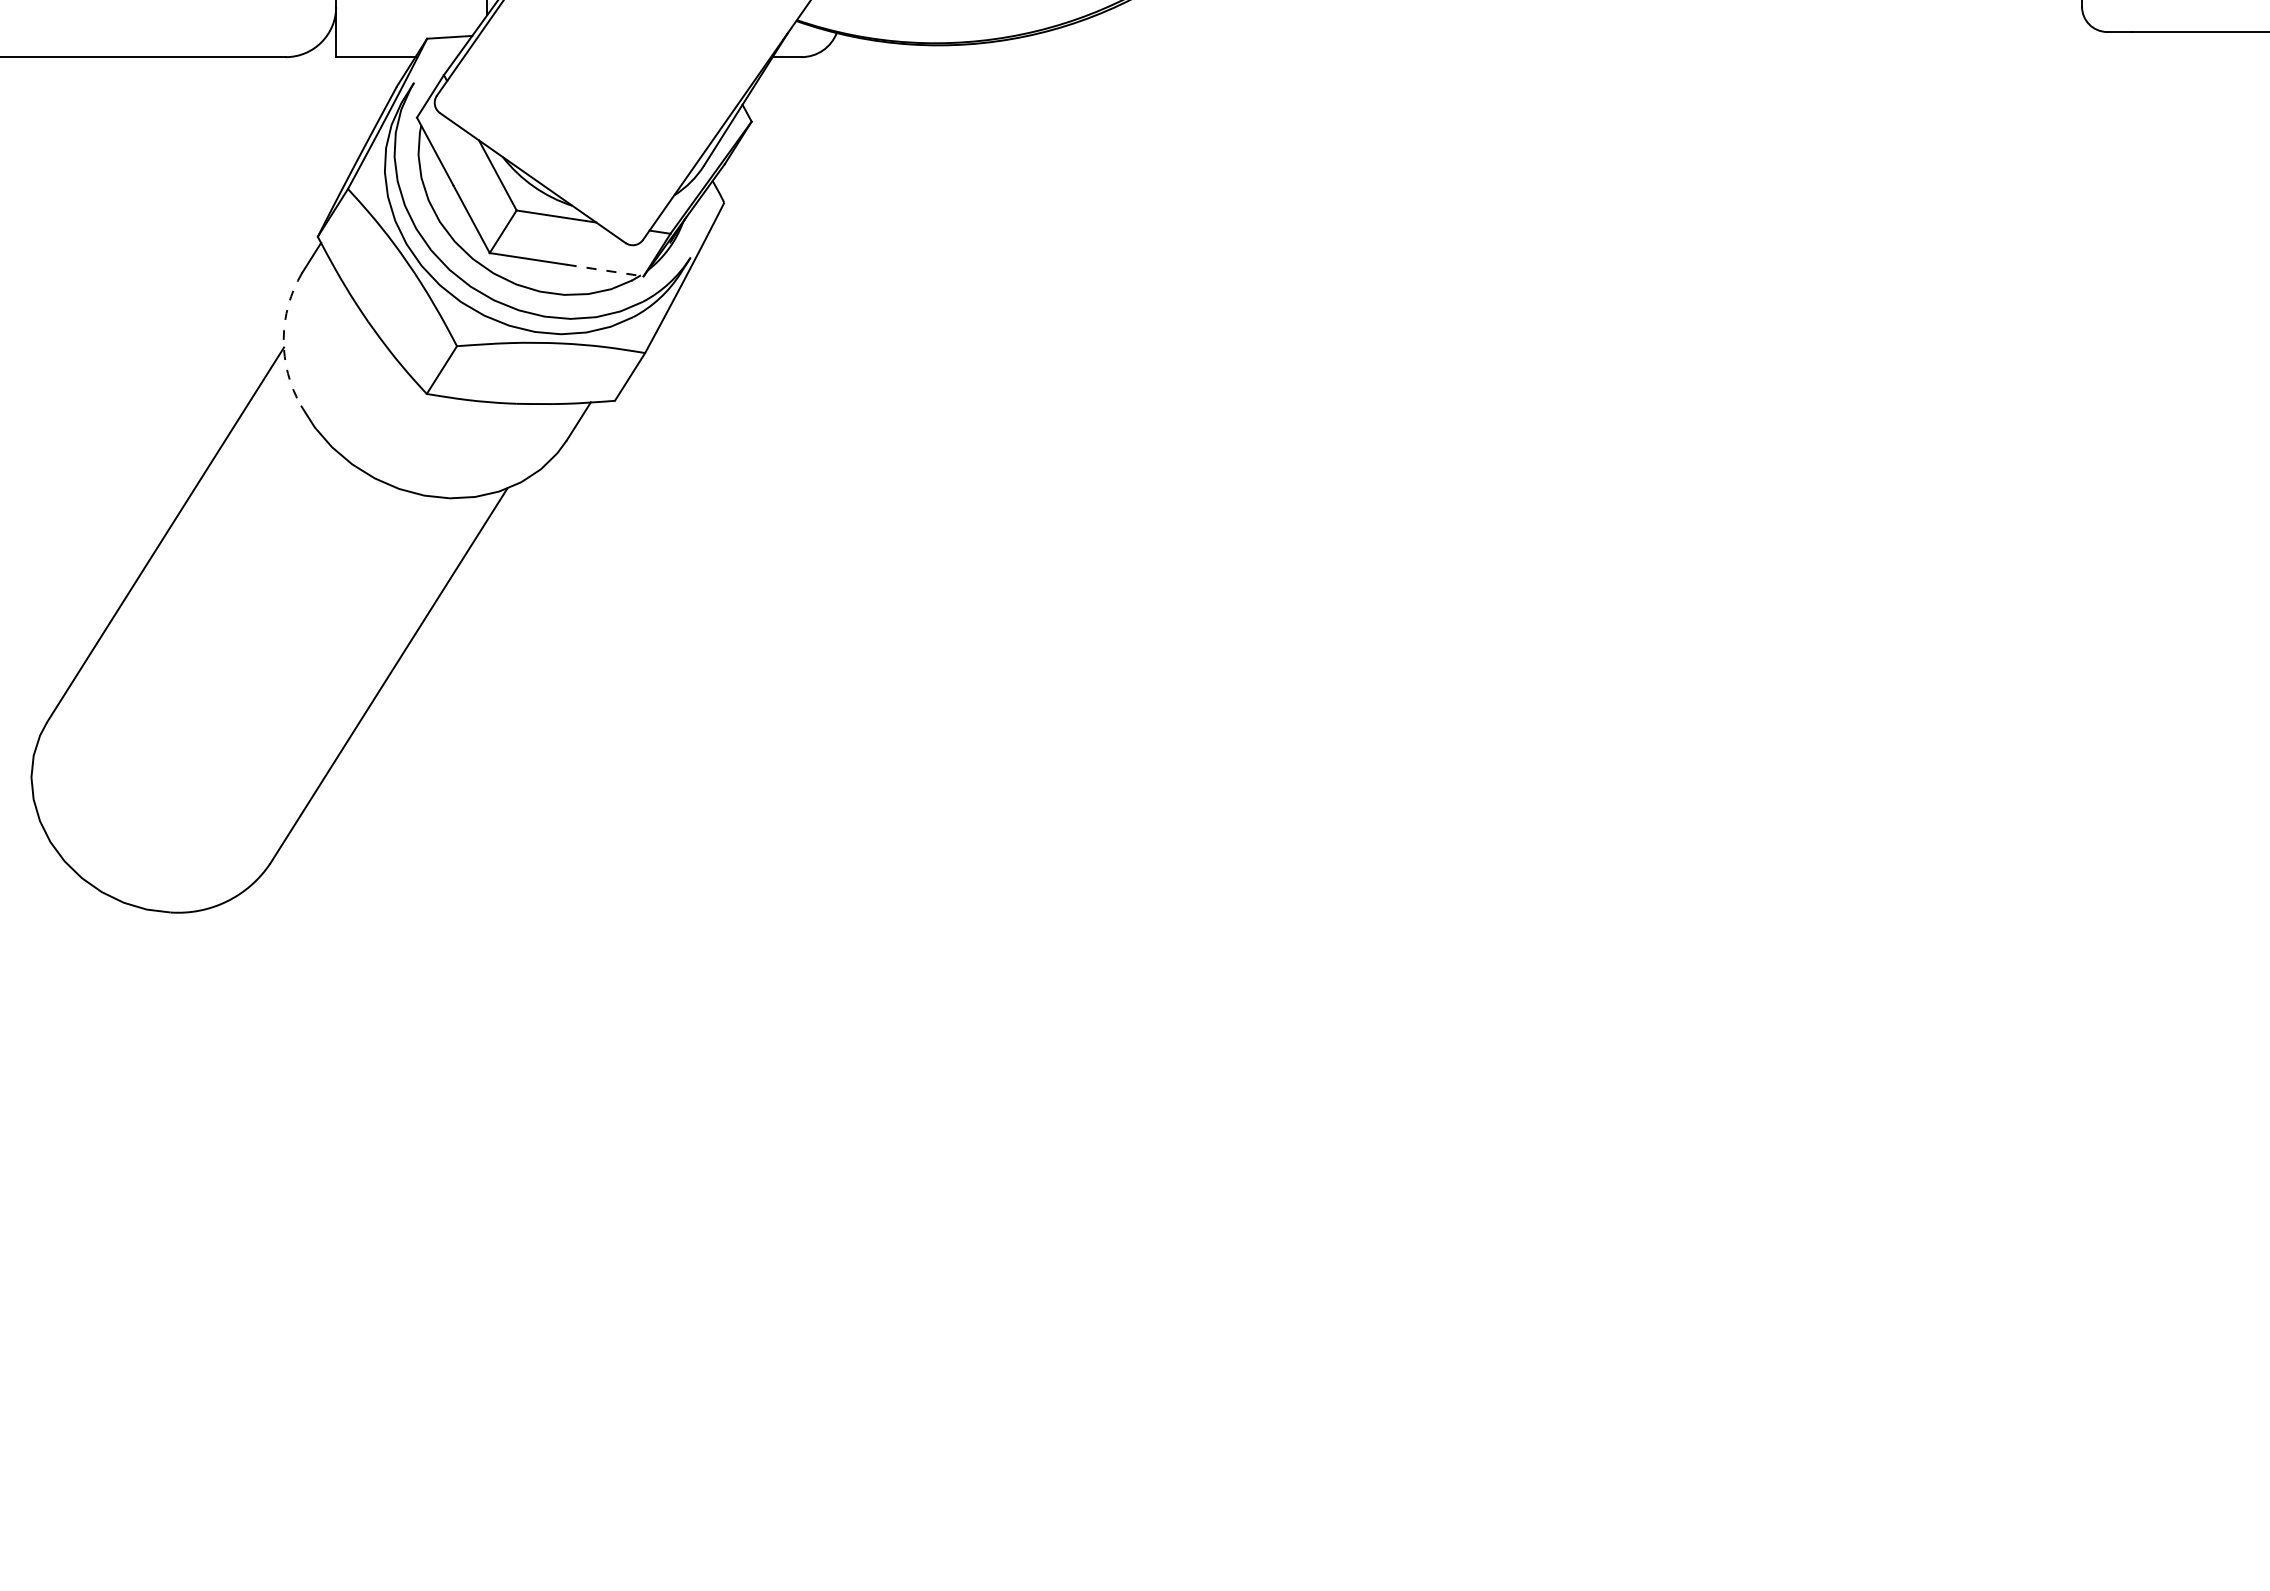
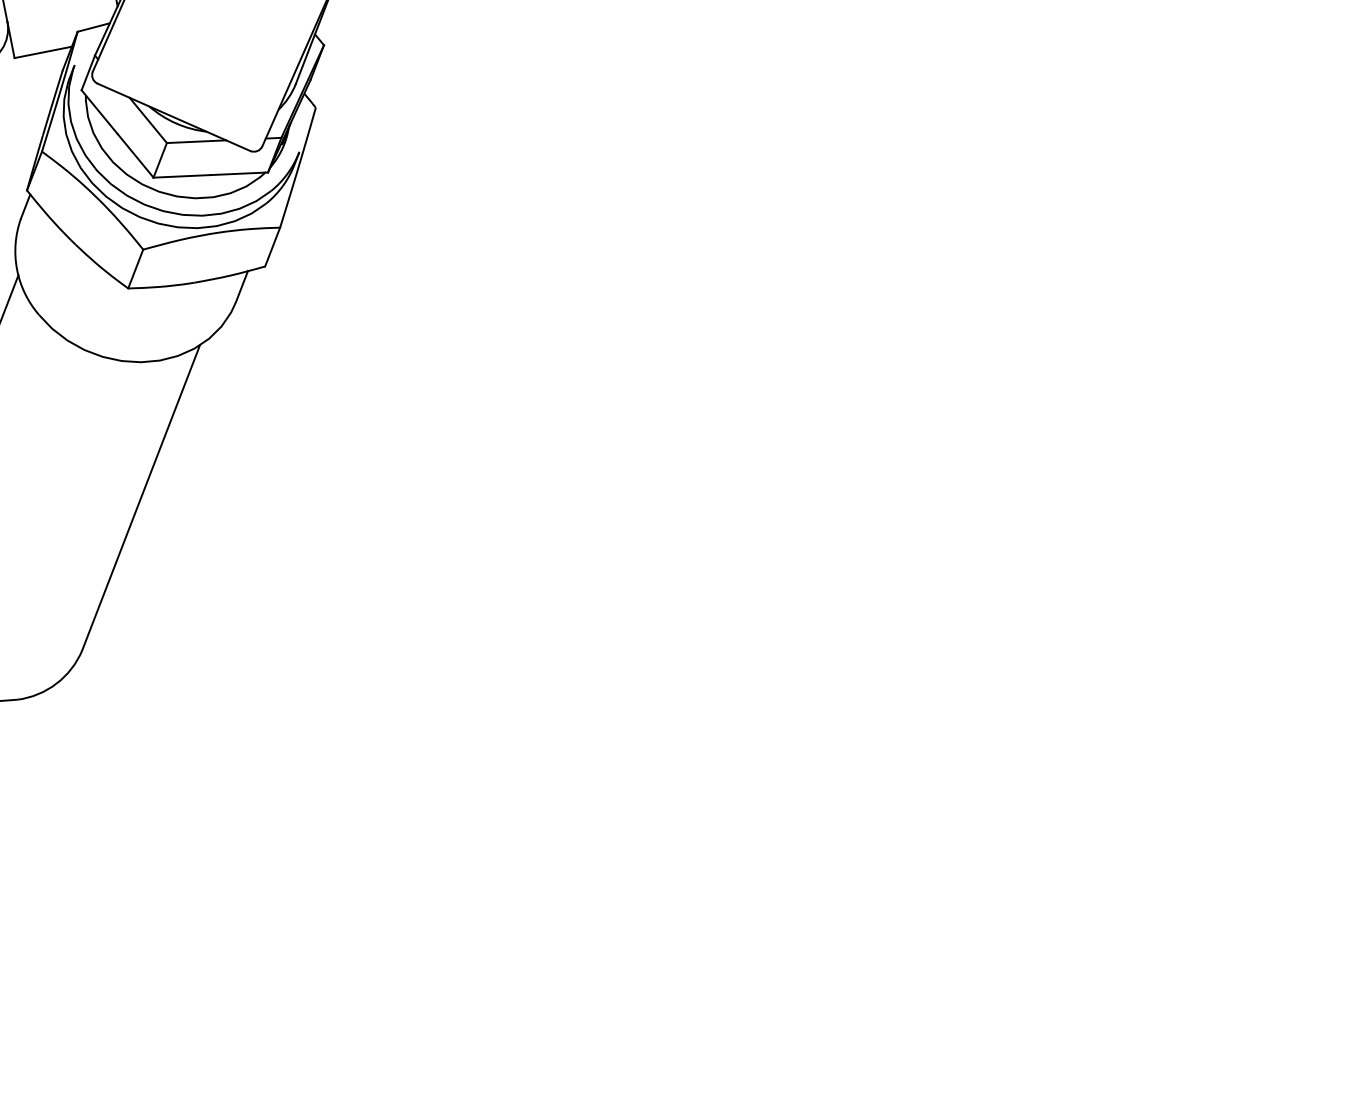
line: (605, 270) -> (239, 173), dashed -> solid
arc: (283, 339) -> (16, 269), dashed -> solid

